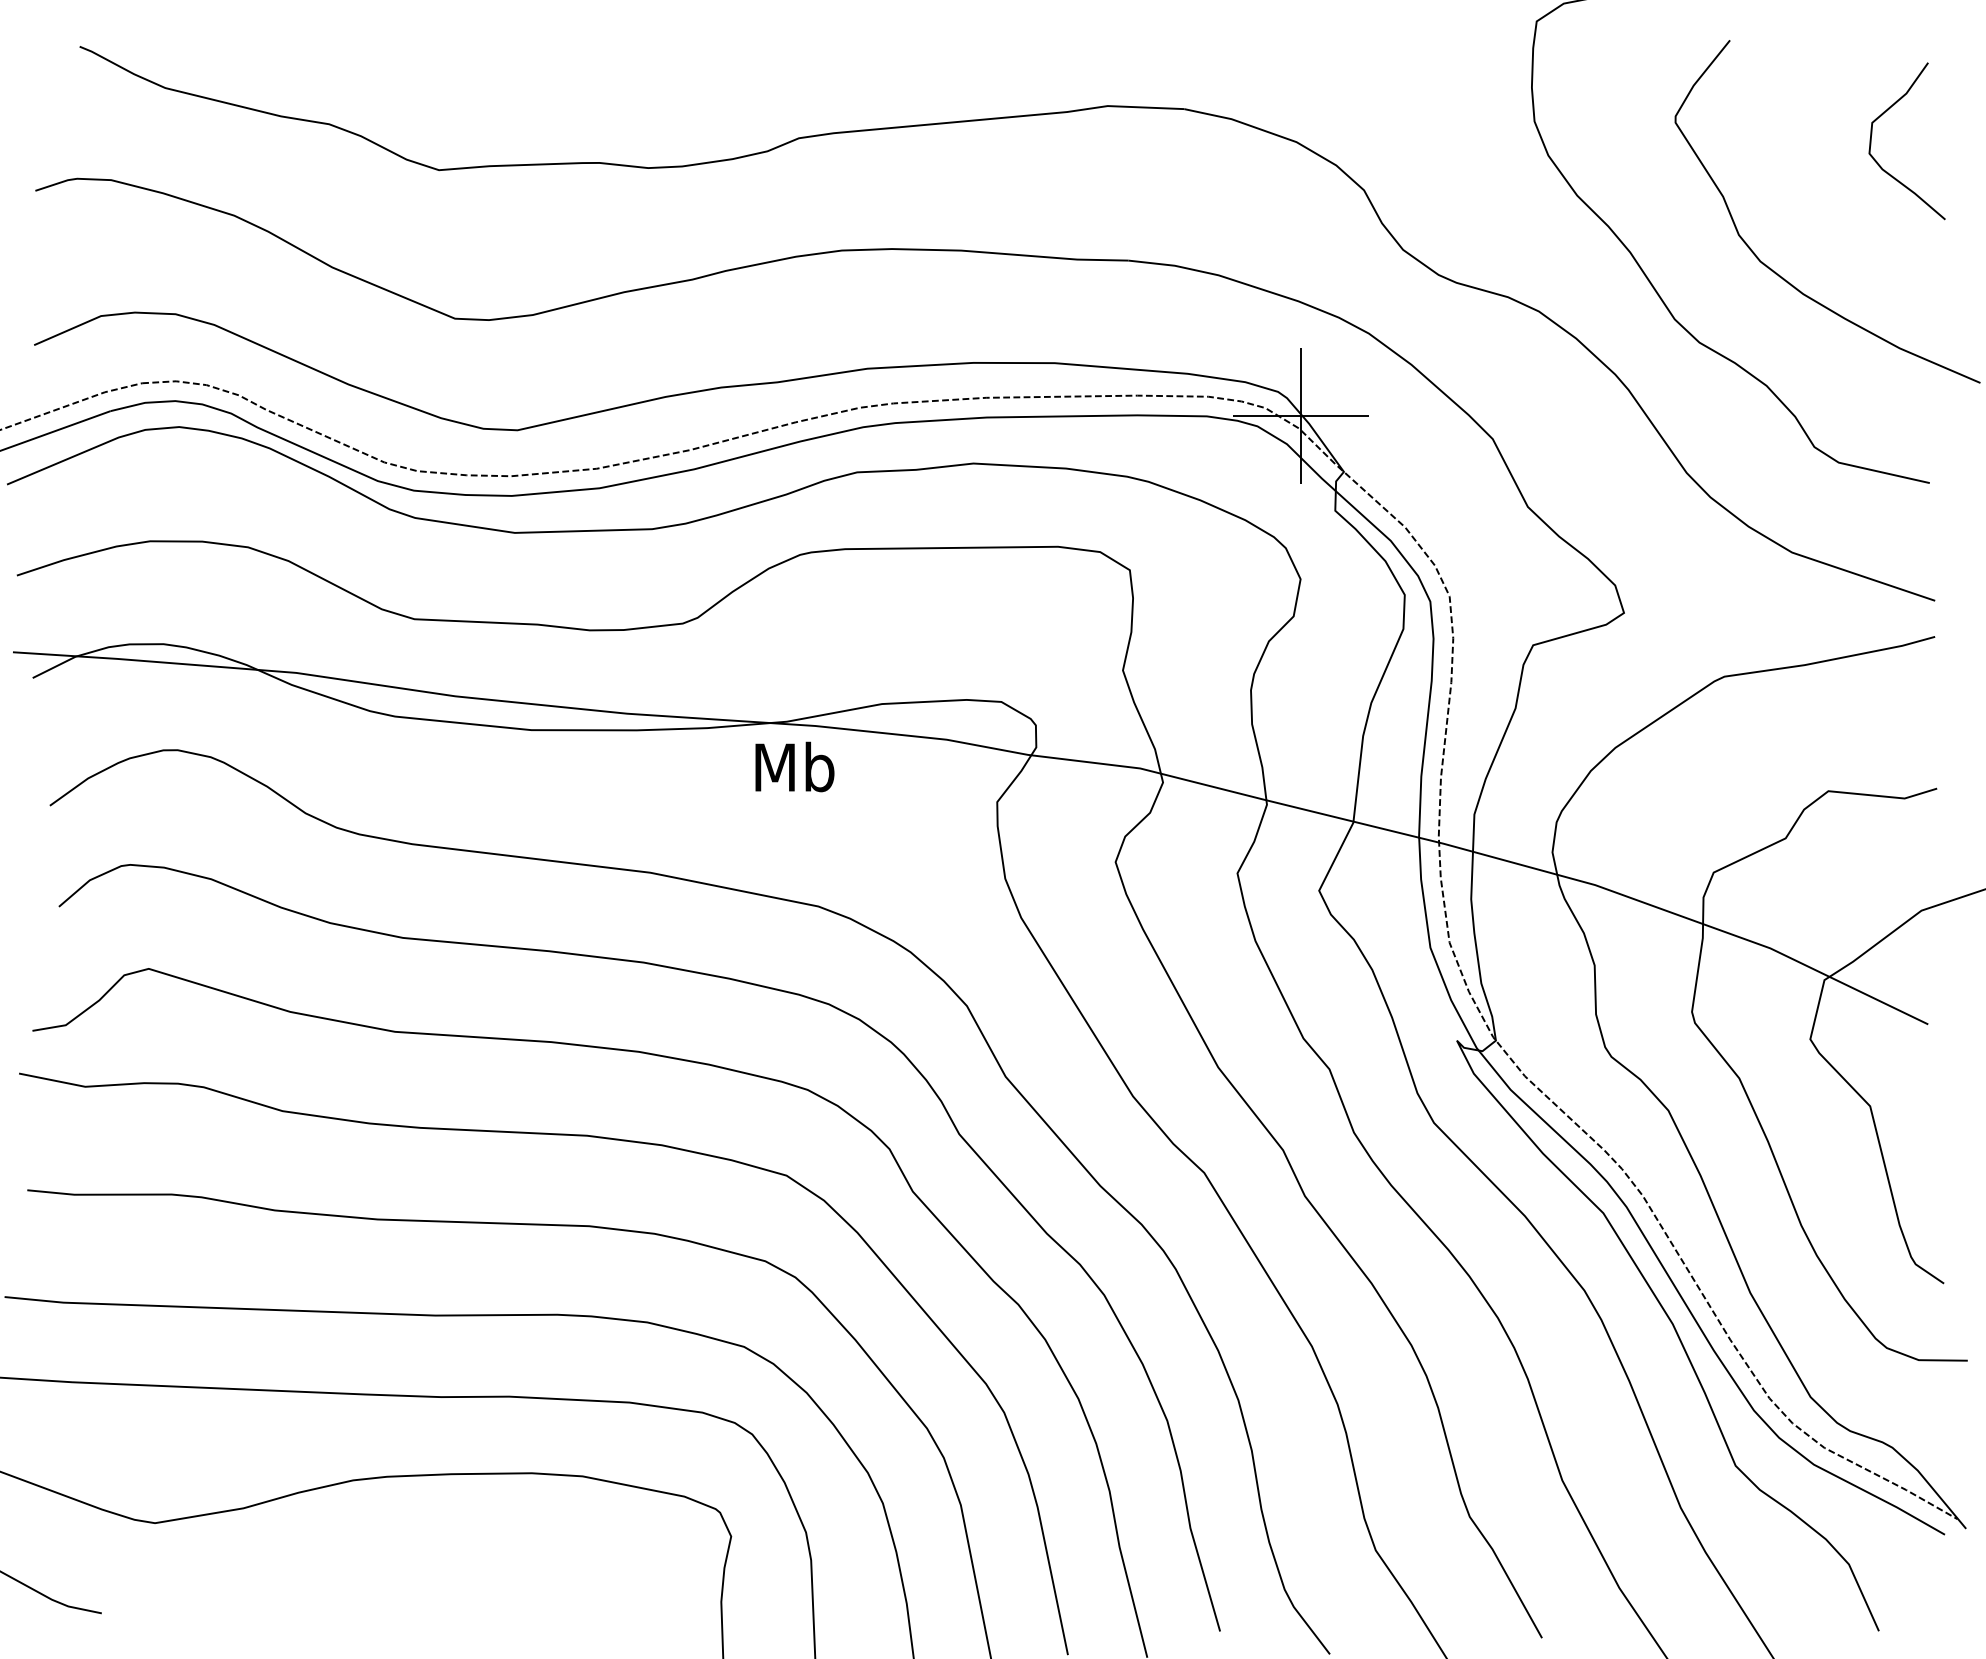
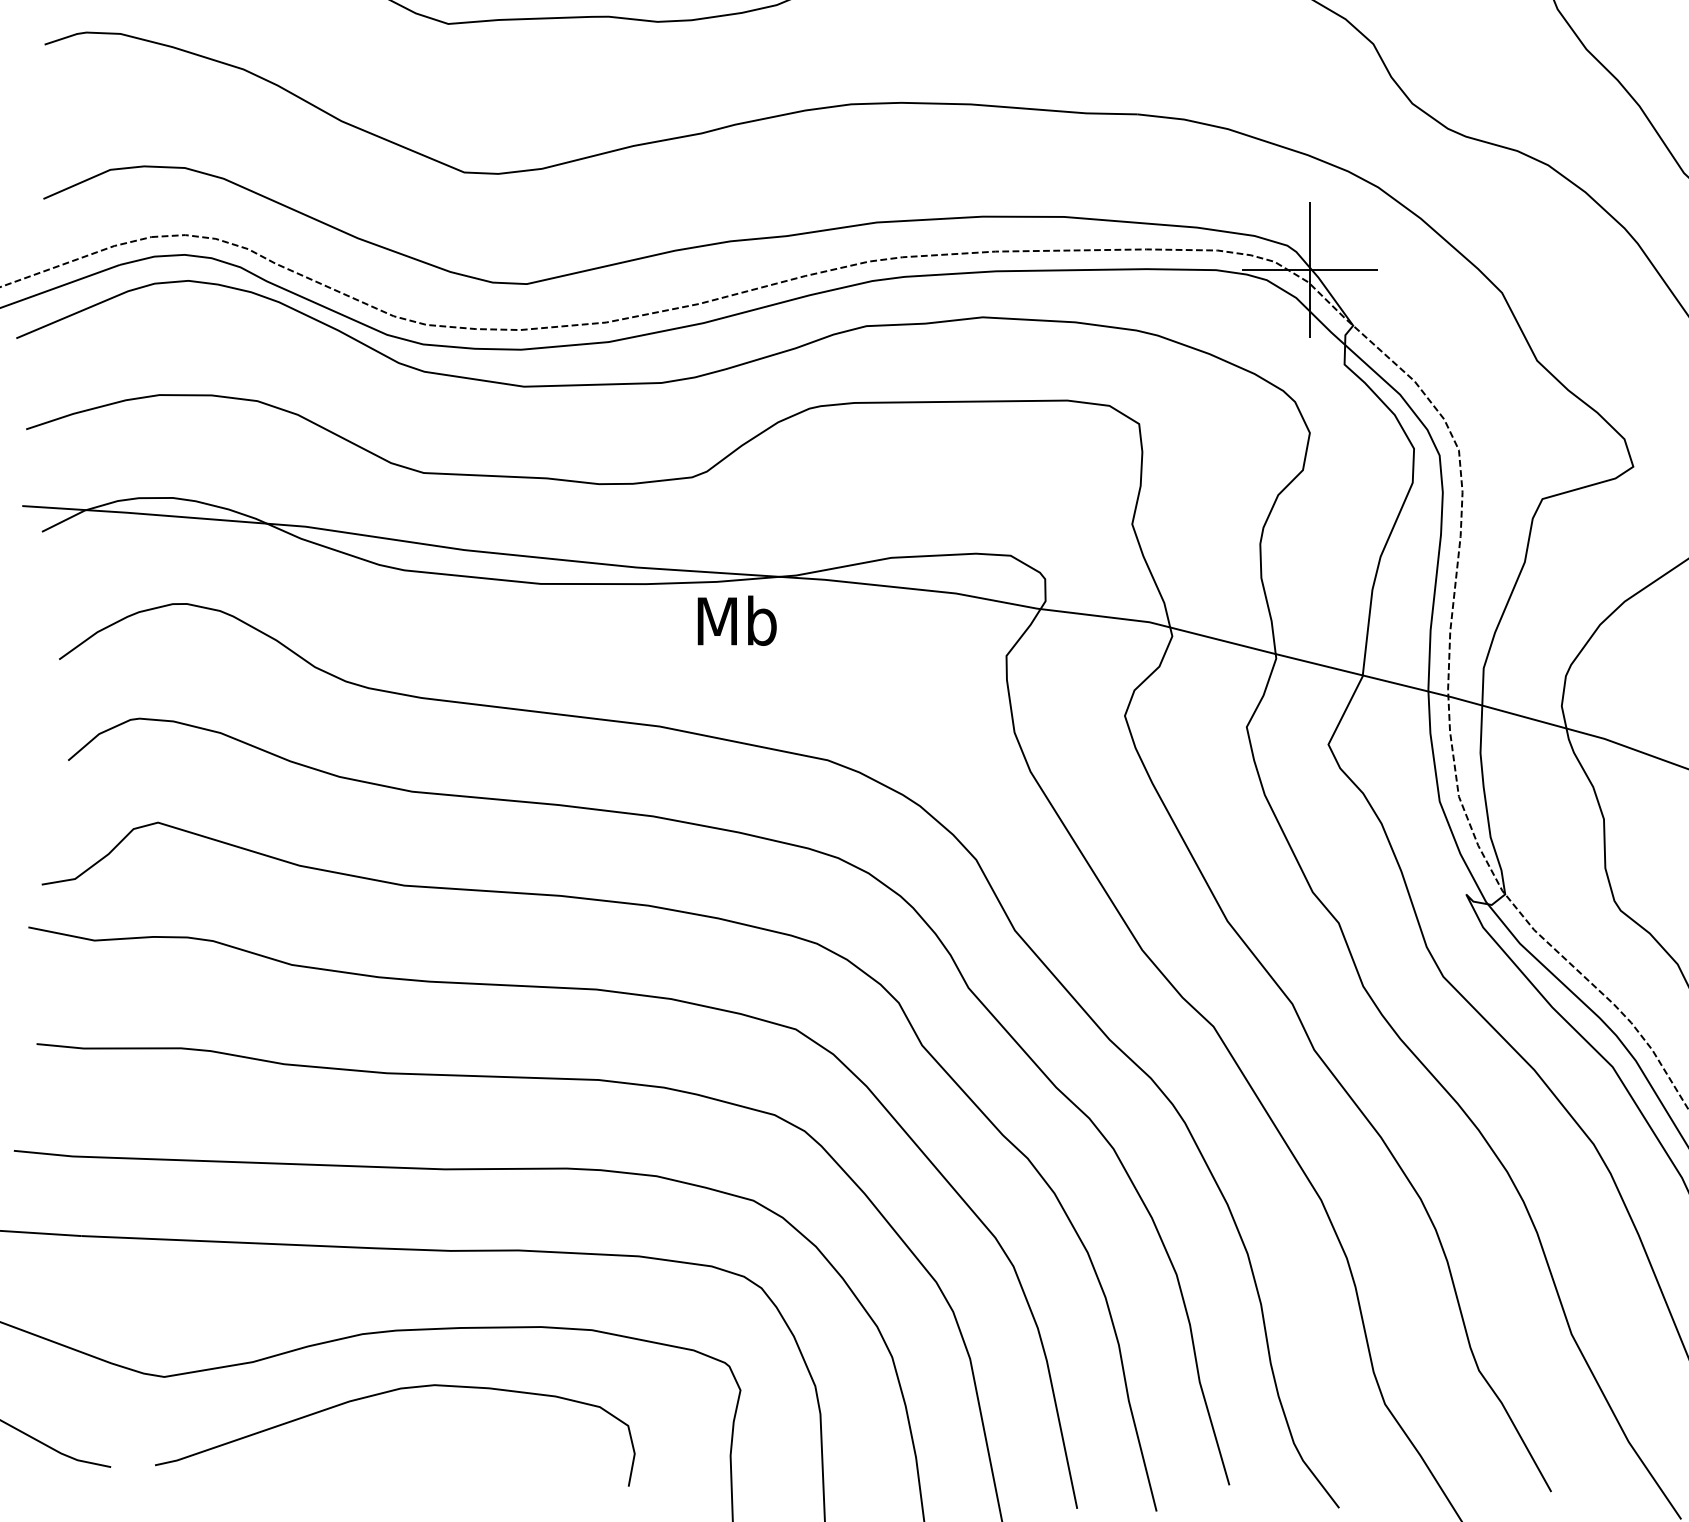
text: (794, 766) -> (736, 620), moved
curve: (373, 1540) -> (382, 1394), added

